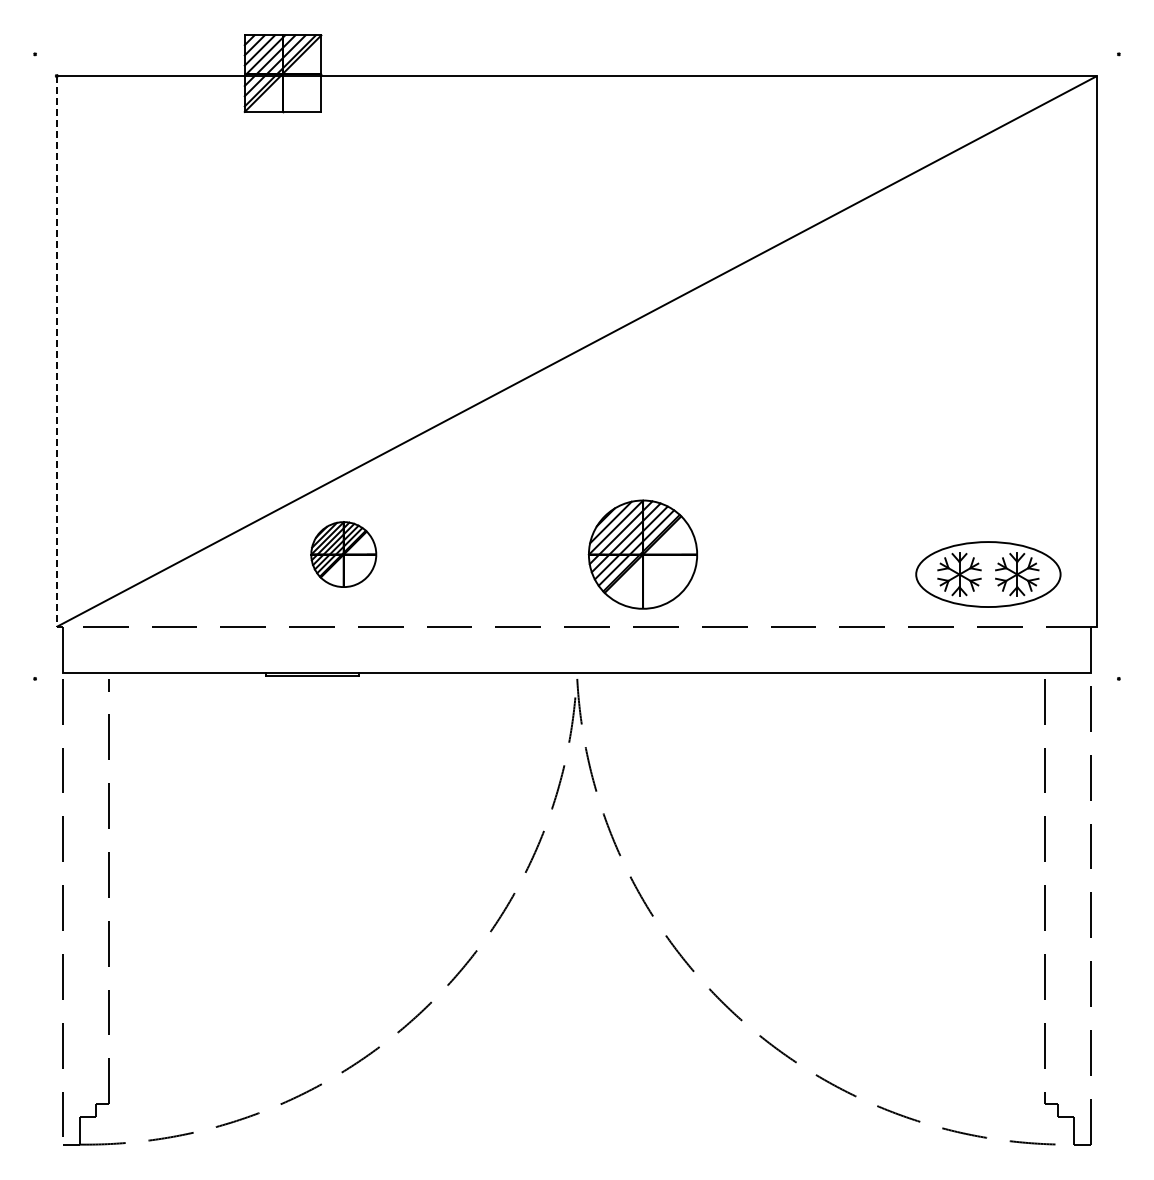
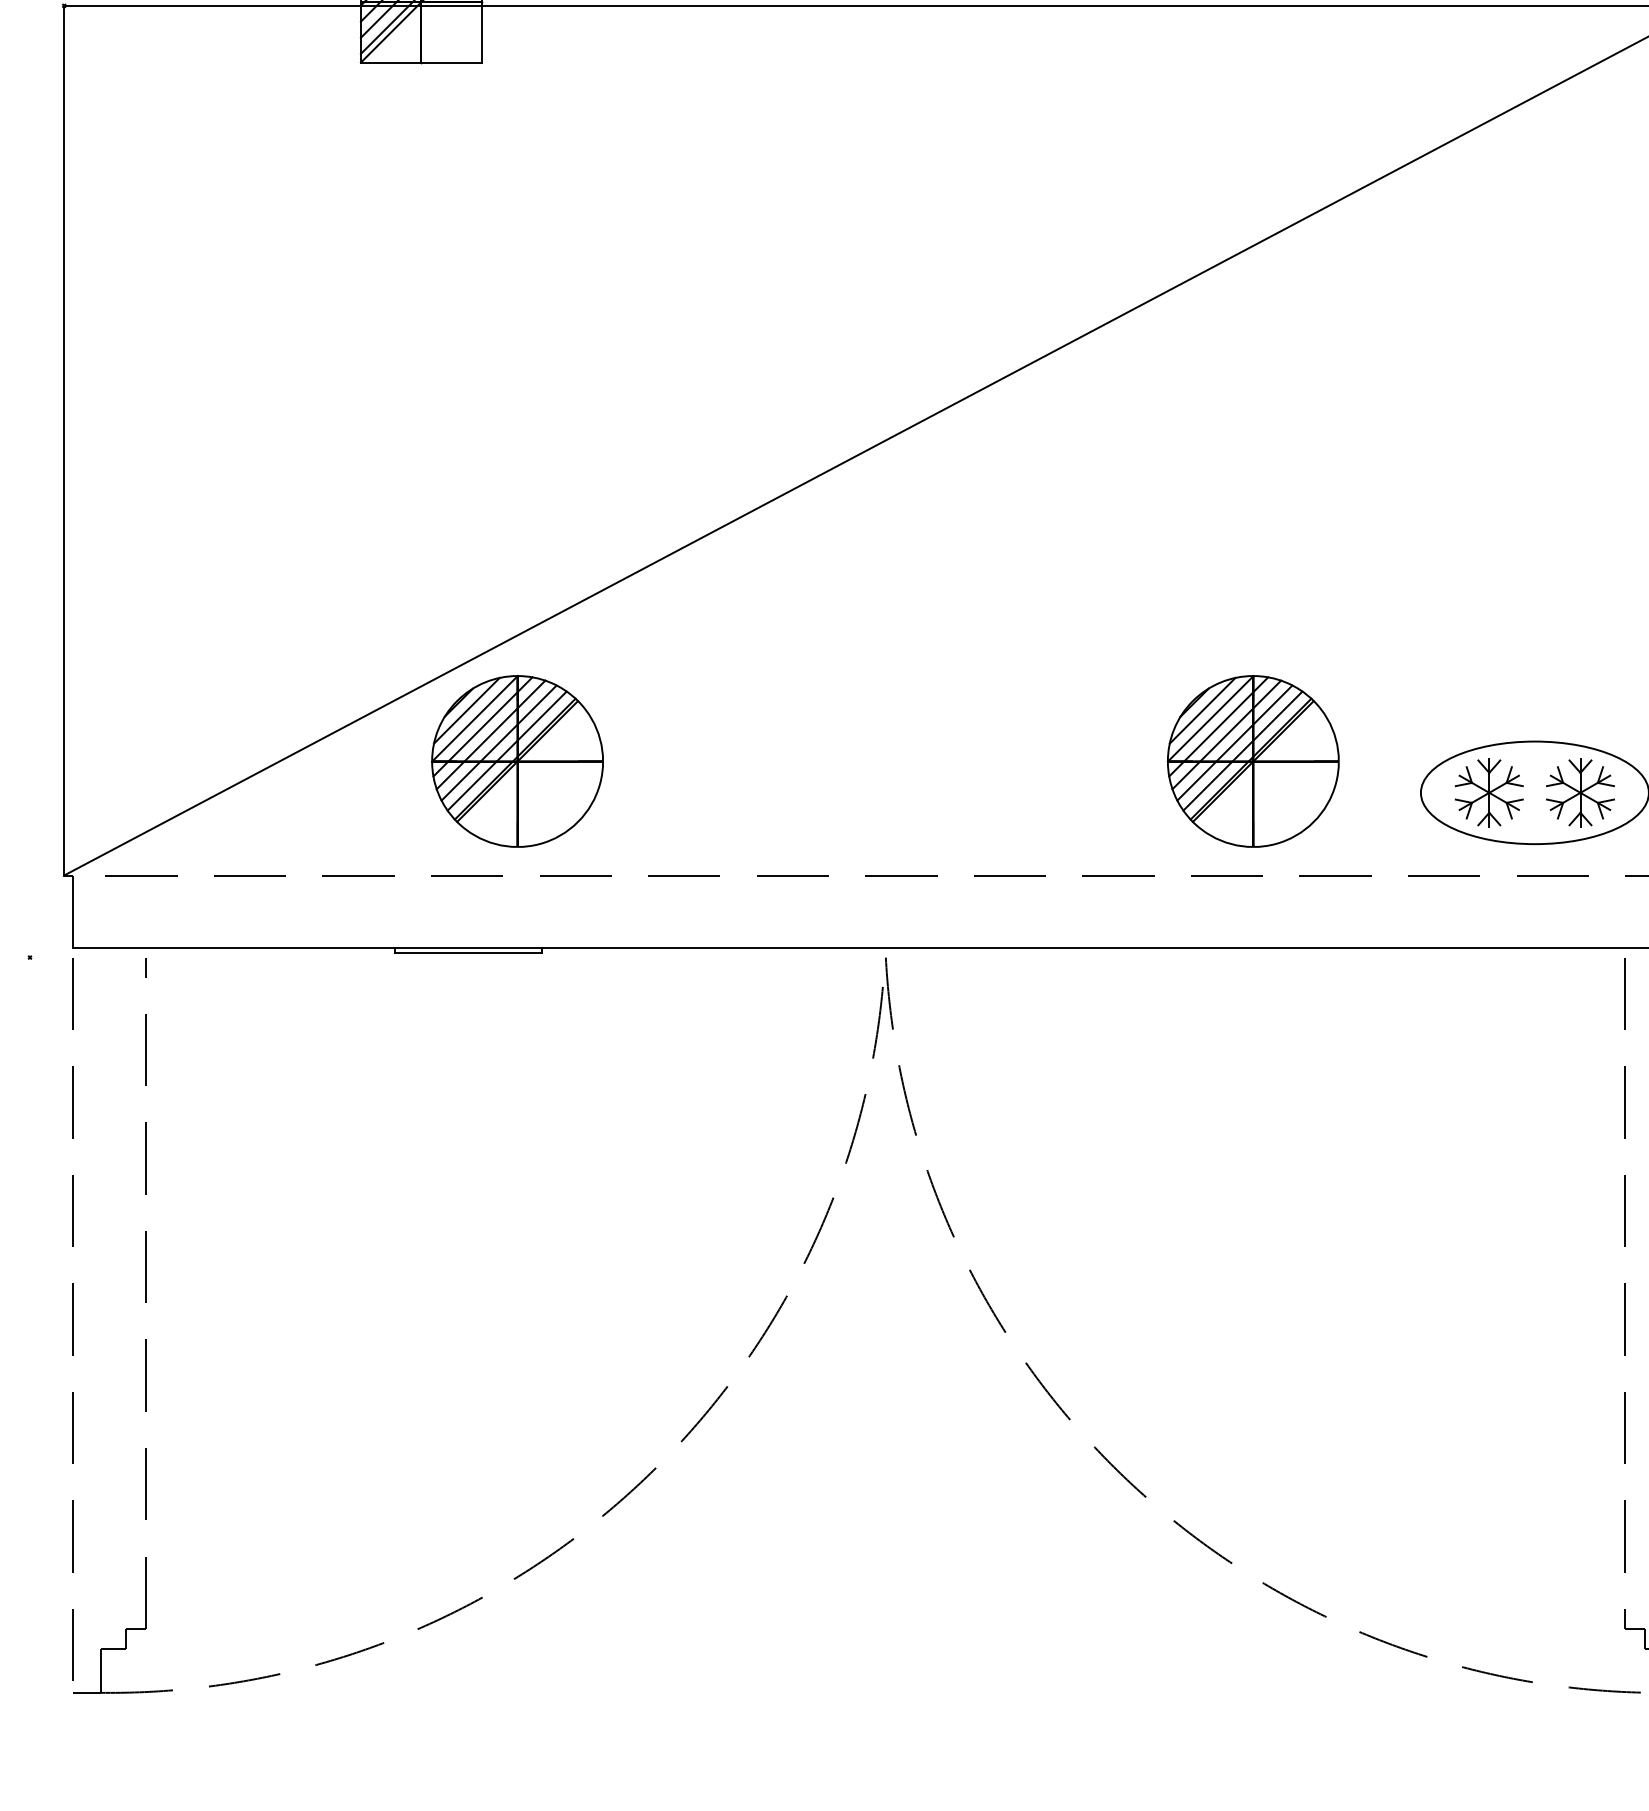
line: (56, 354) -> (63, 445), dashed -> solid
part: (343, 554) -> (516, 761), size x1.67
part: (642, 554) -> (1252, 761), moved

